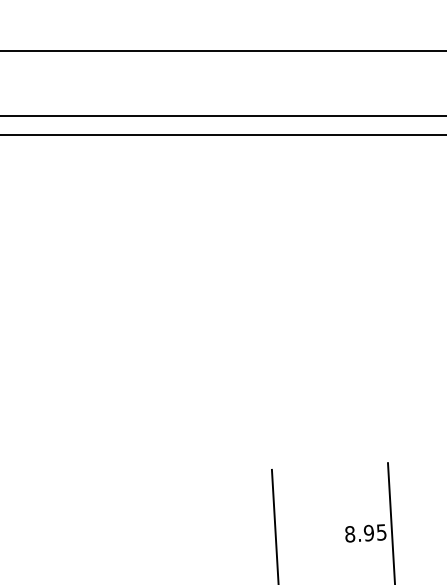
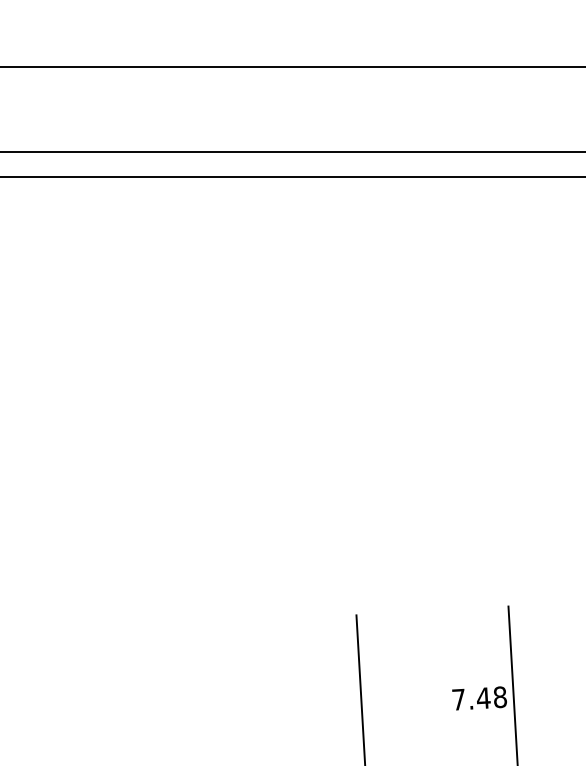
text: (365, 533) -> (479, 698), 8.95 -> 7.48

